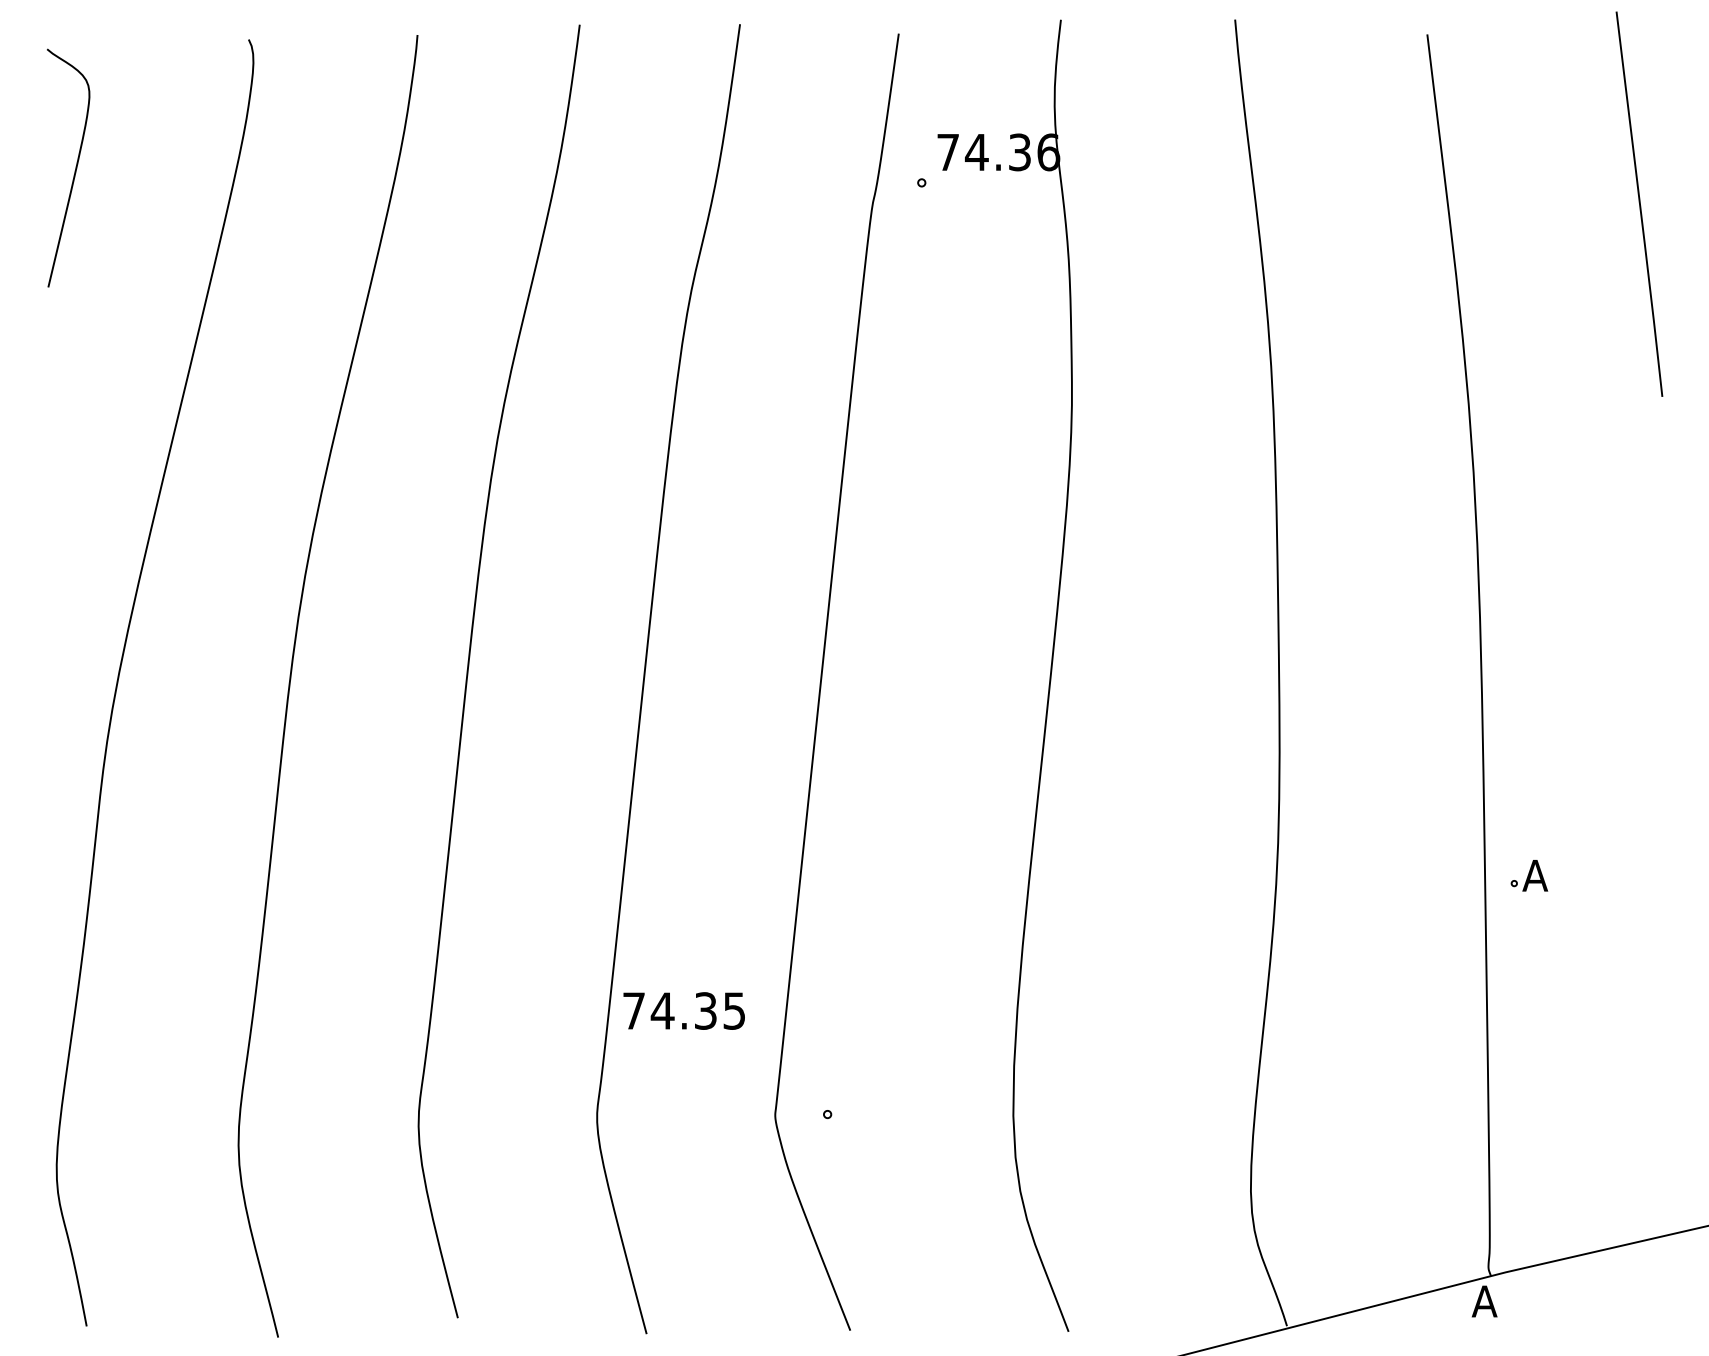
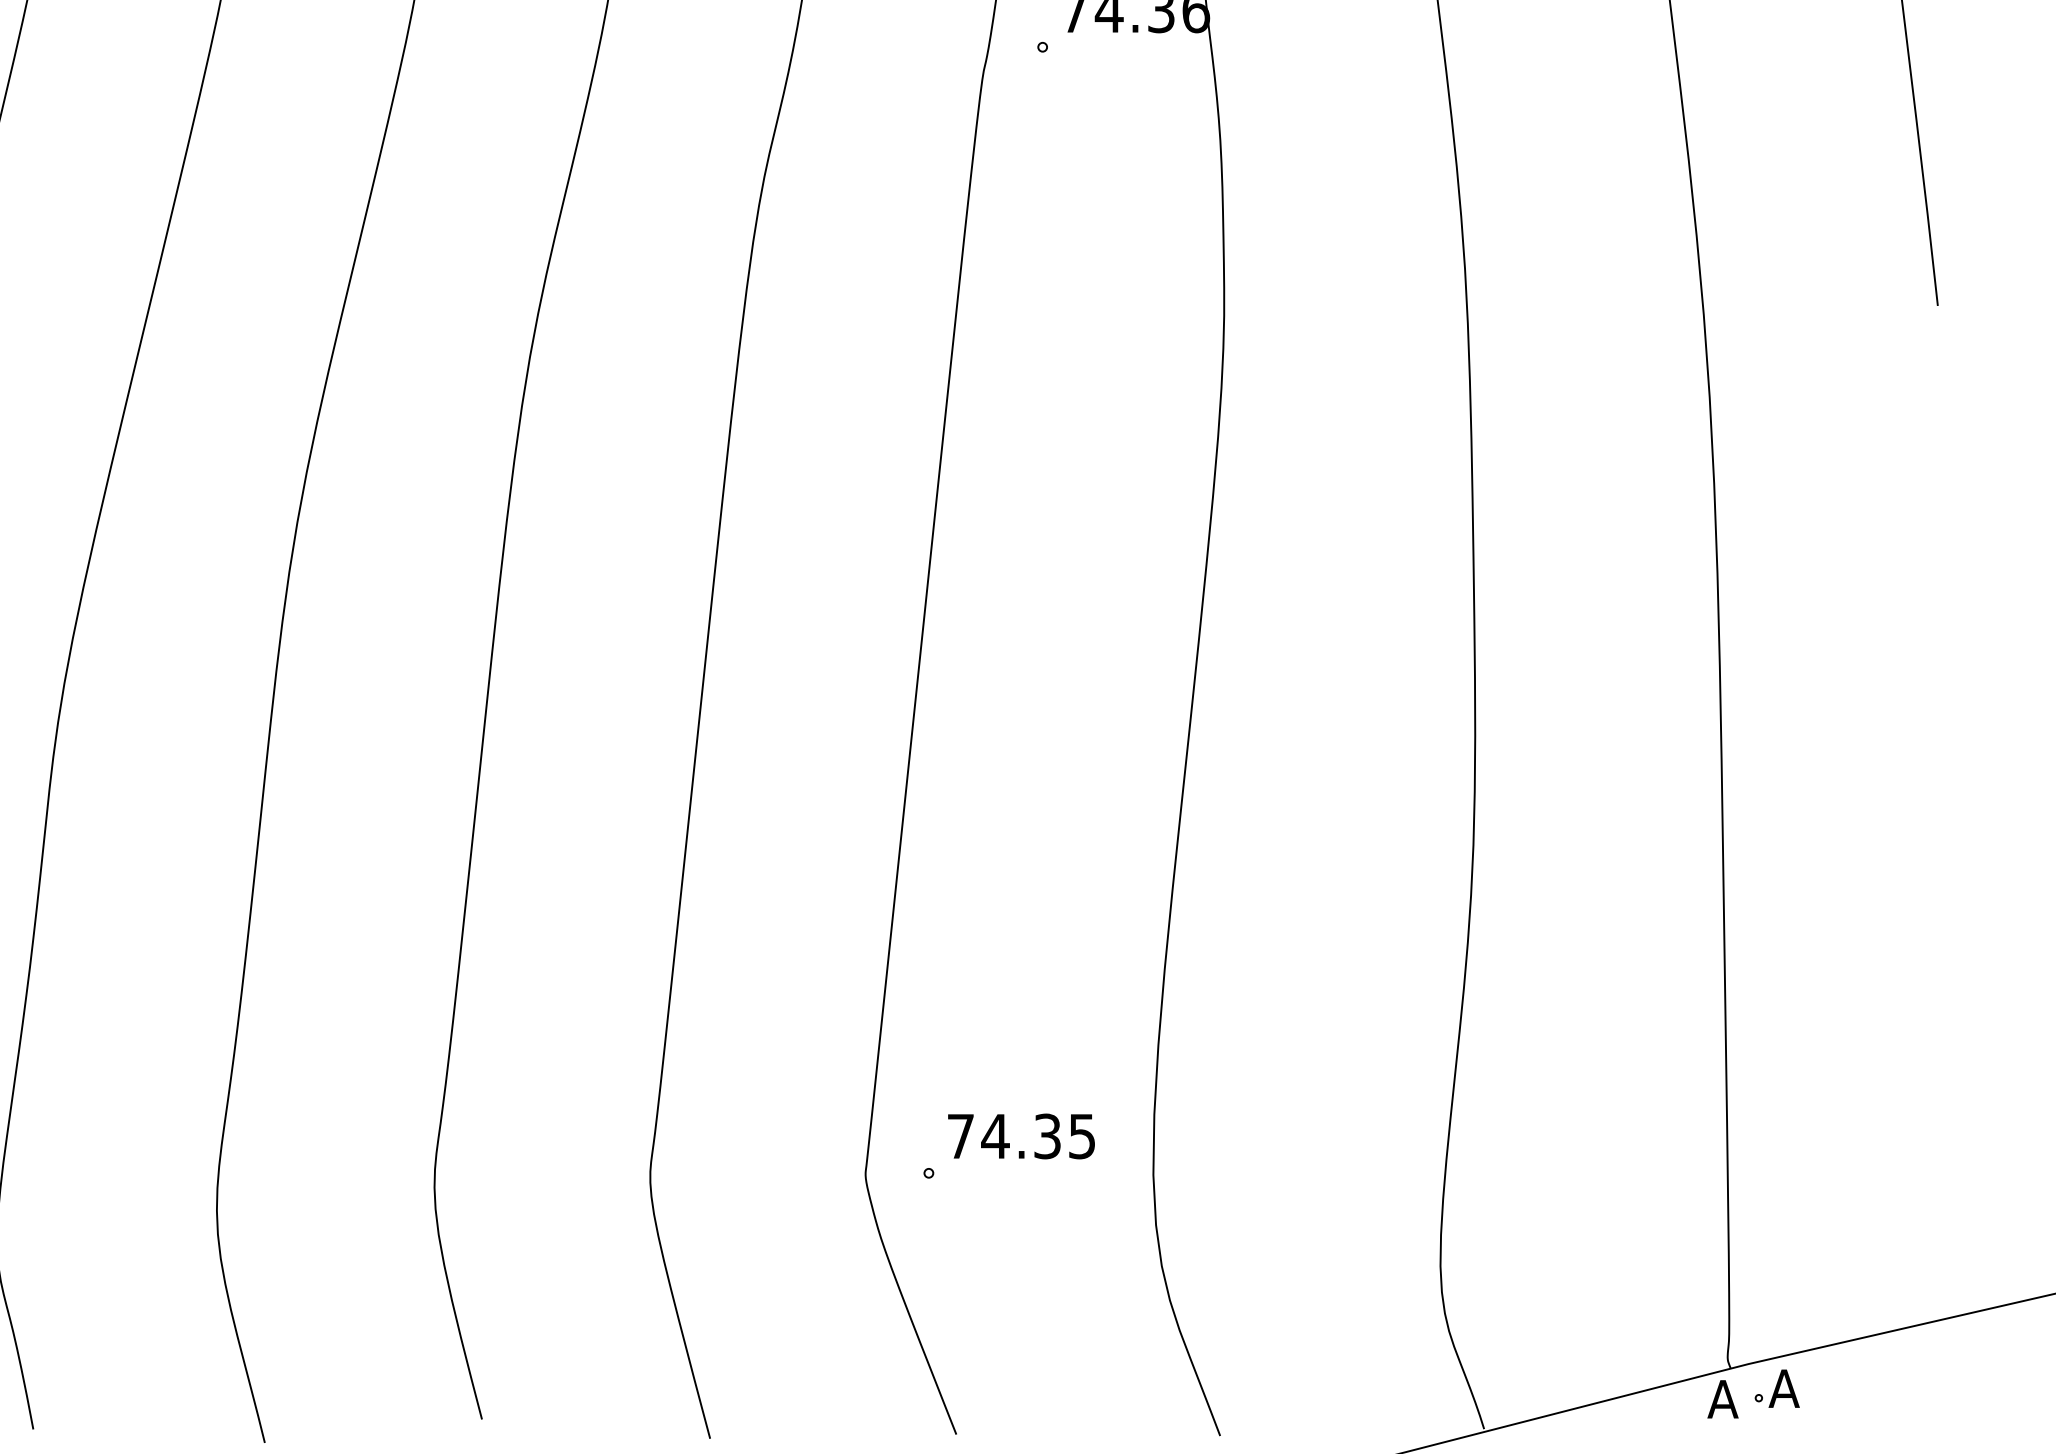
part: (1529, 875) -> (1777, 1388), moved
text: (683, 1010) -> (1020, 1135), moved

